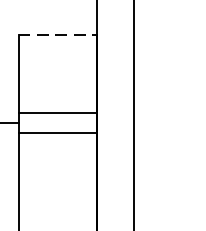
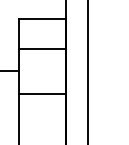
line: (58, 34) -> (42, 18), dashed -> solid
line: (56, 113) -> (41, 49), moved
line: (56, 133) -> (41, 93), moved

